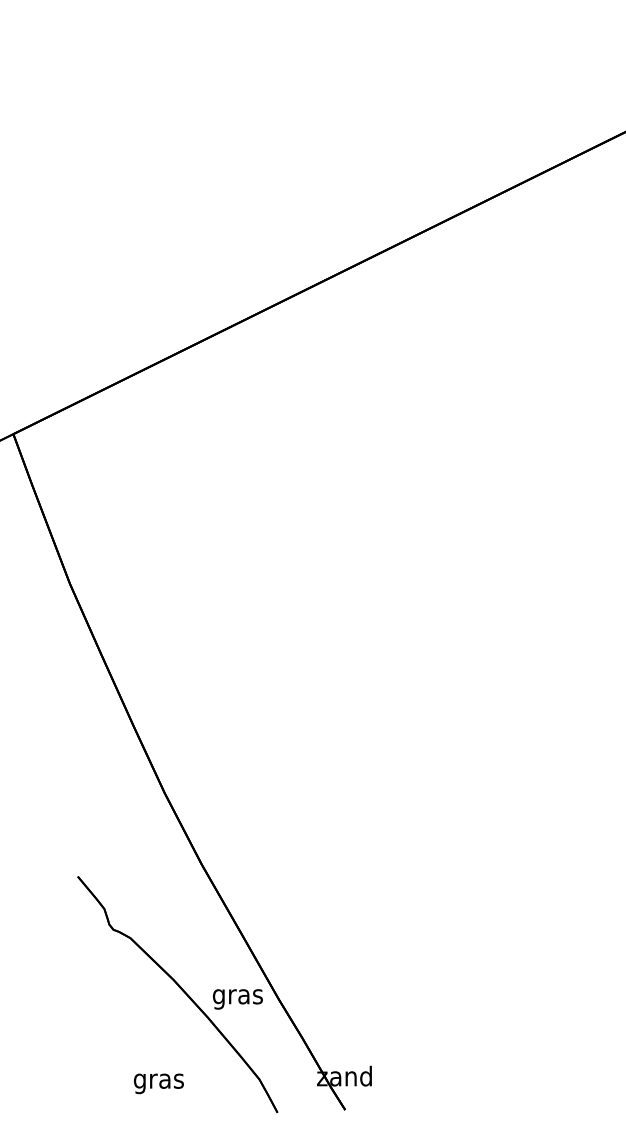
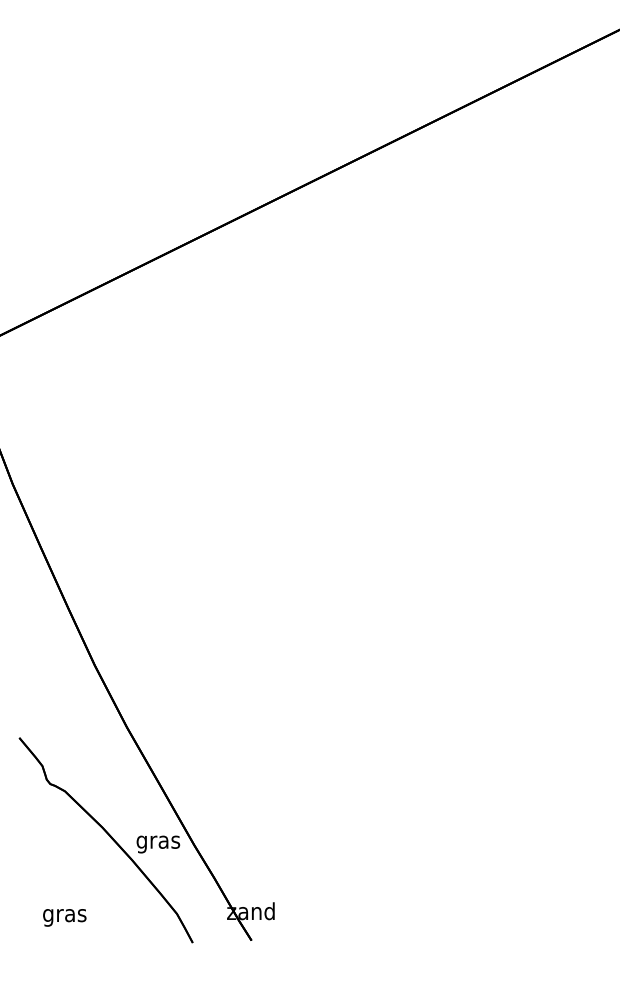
text: (158, 1083) -> (64, 917), moved

